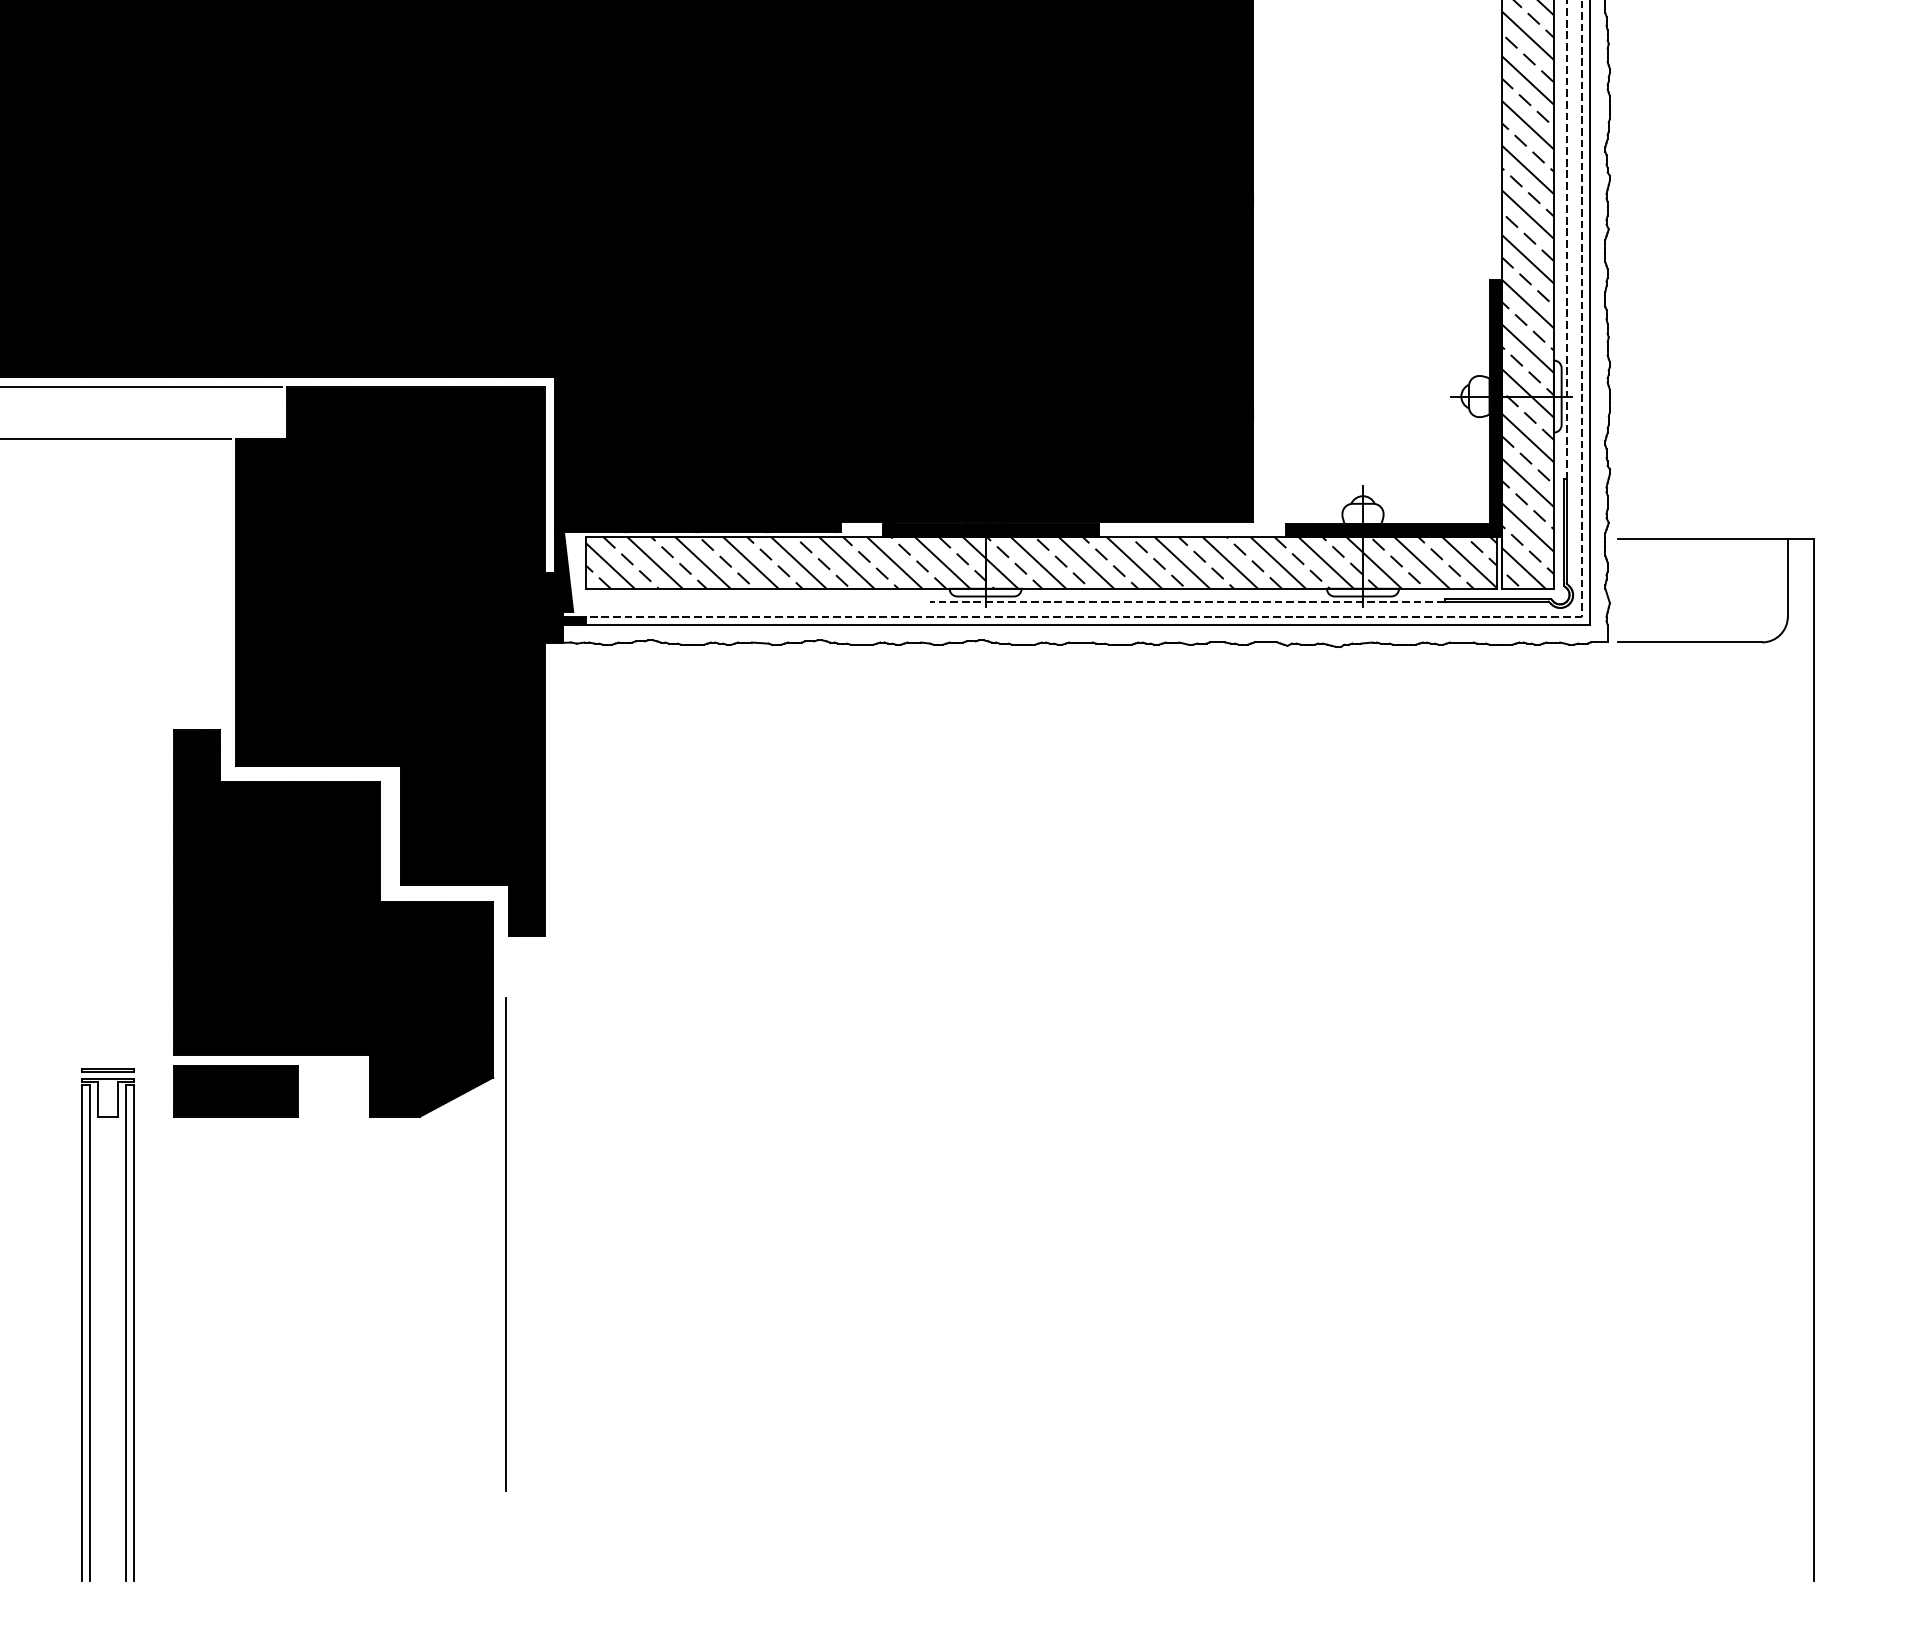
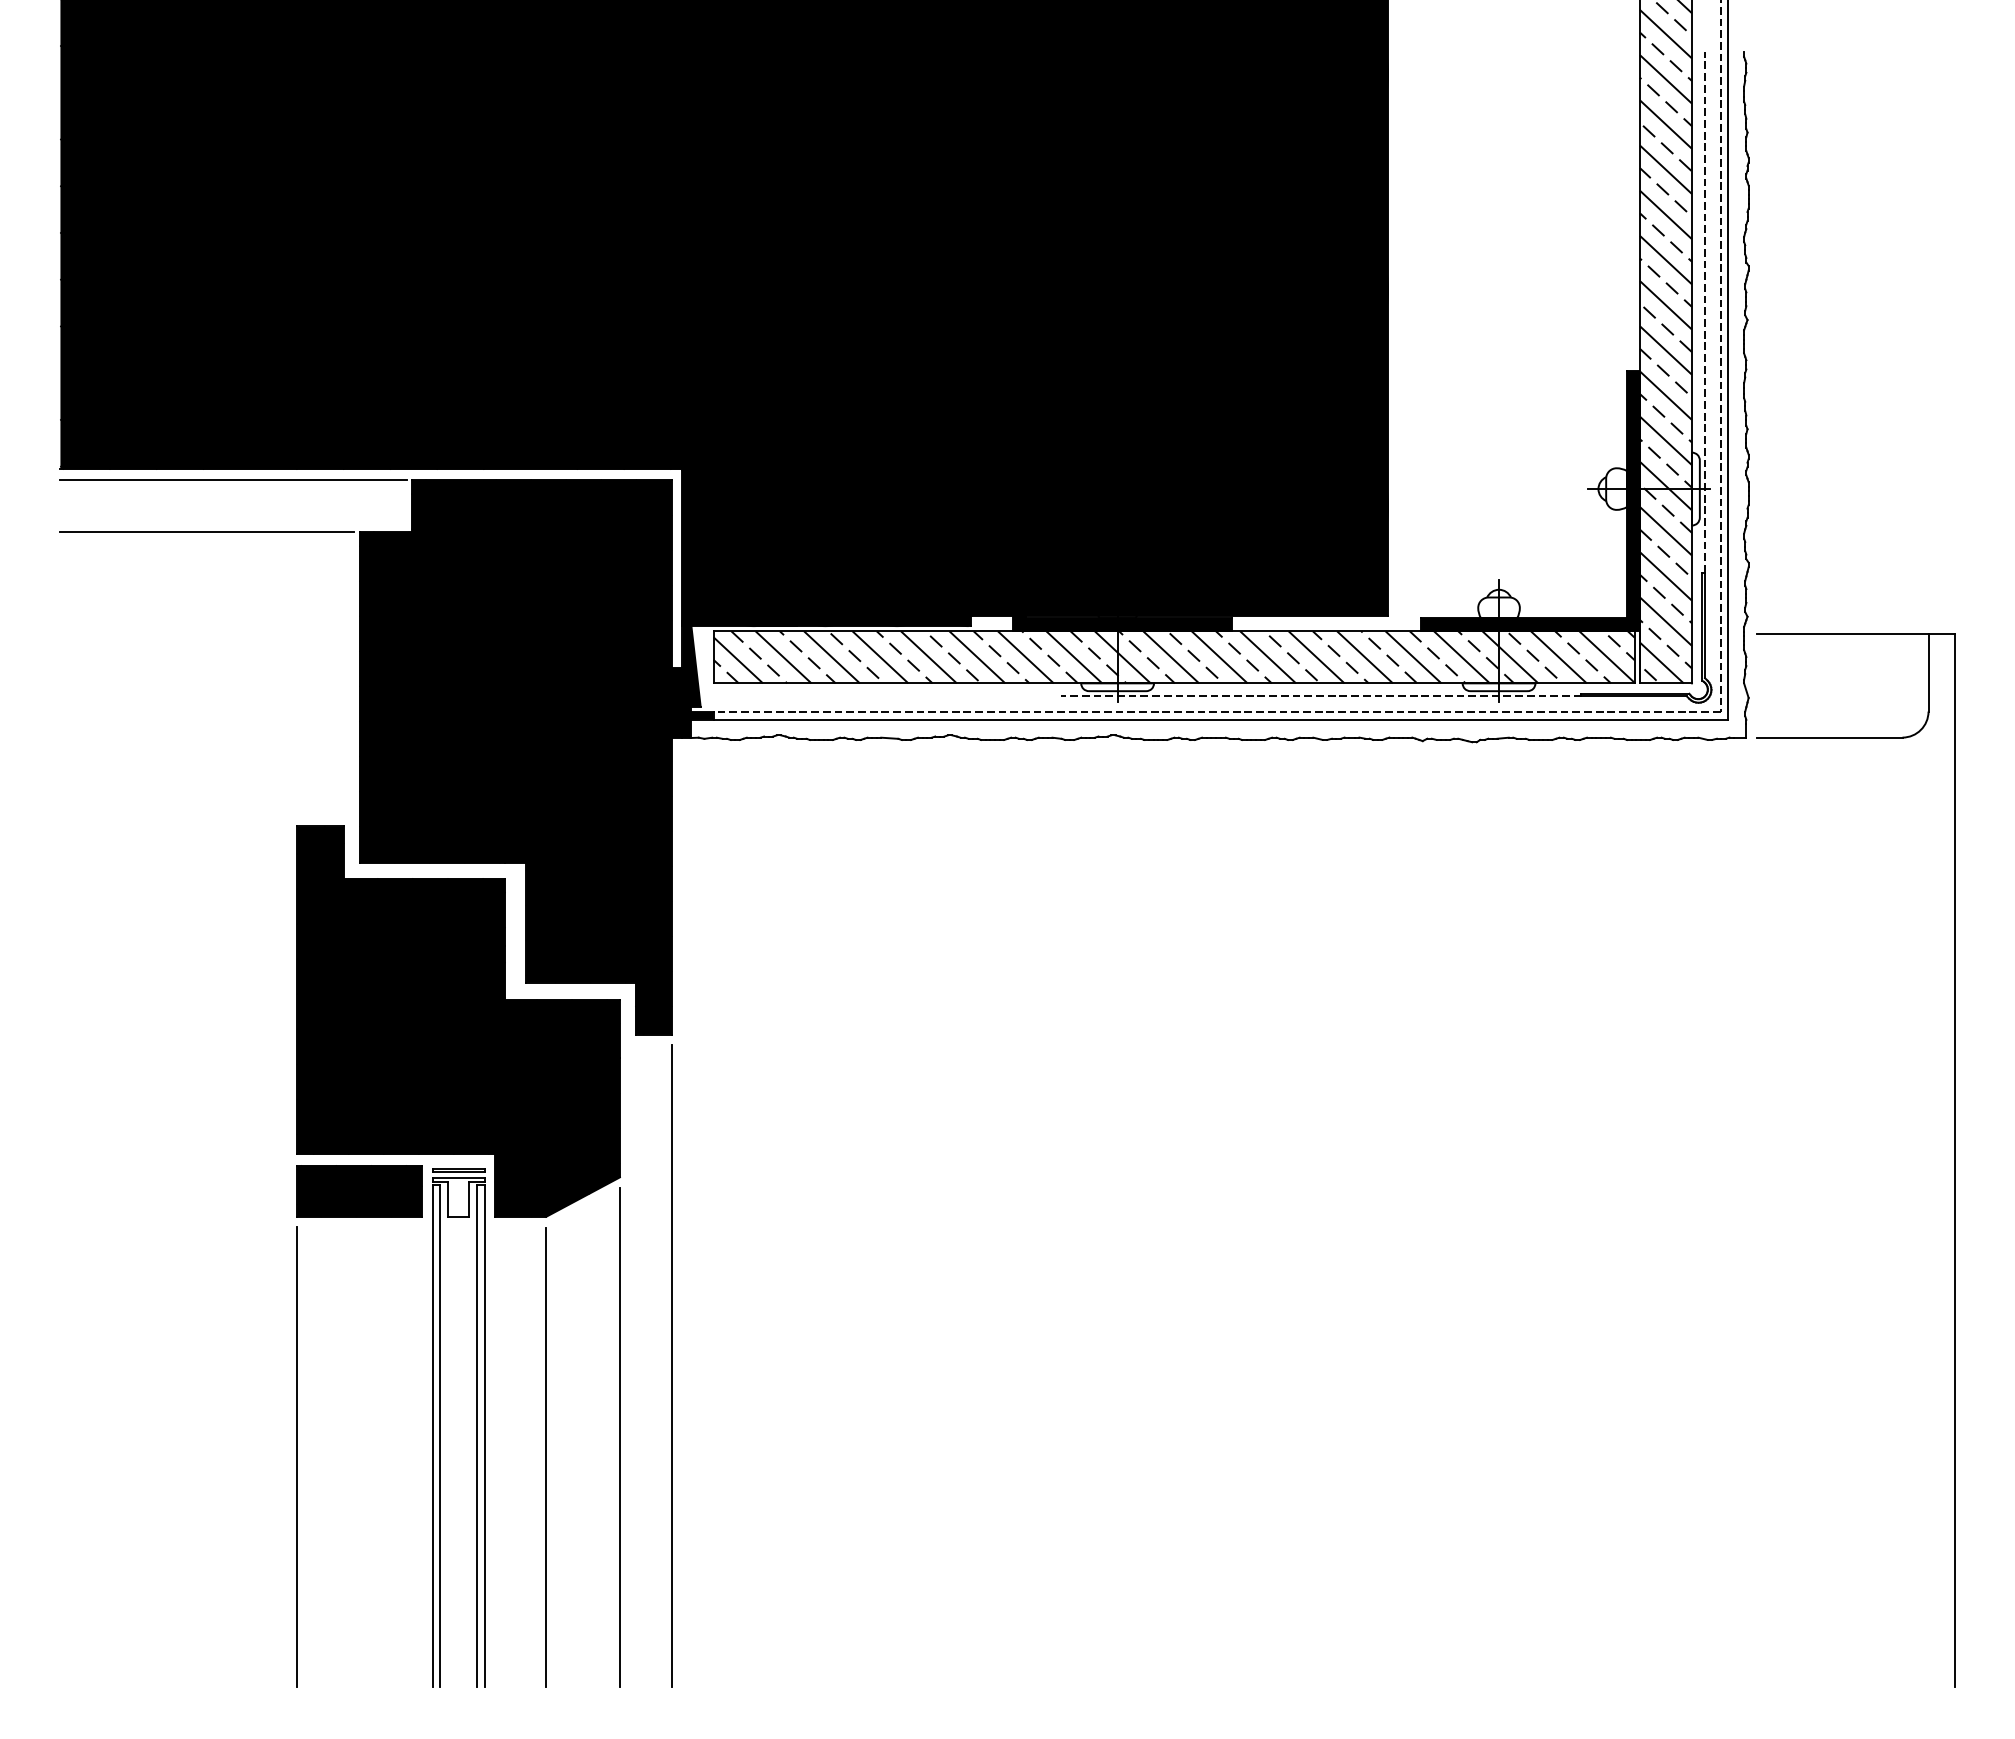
line: (505, 1244) -> (619, 1437), moved
line: (544, 1263) -> (671, 1365), added
part: (90, 1324) -> (440, 1427), moved
line: (174, 1353) -> (297, 1456), added
line: (420, 1354) -> (546, 1457), added

